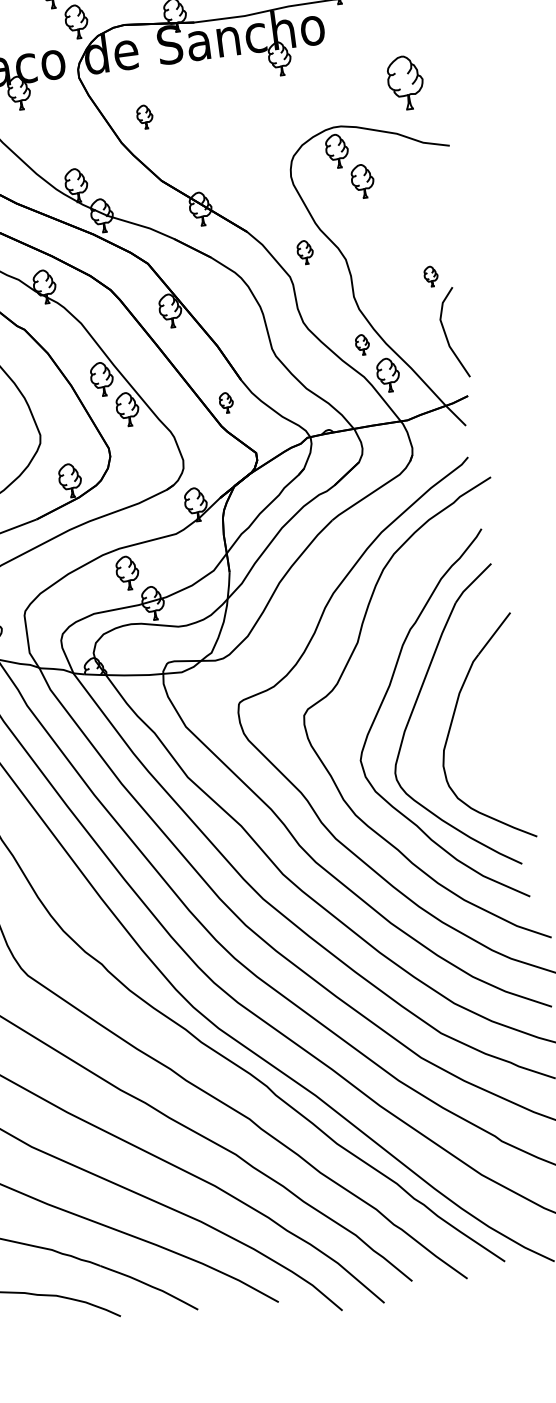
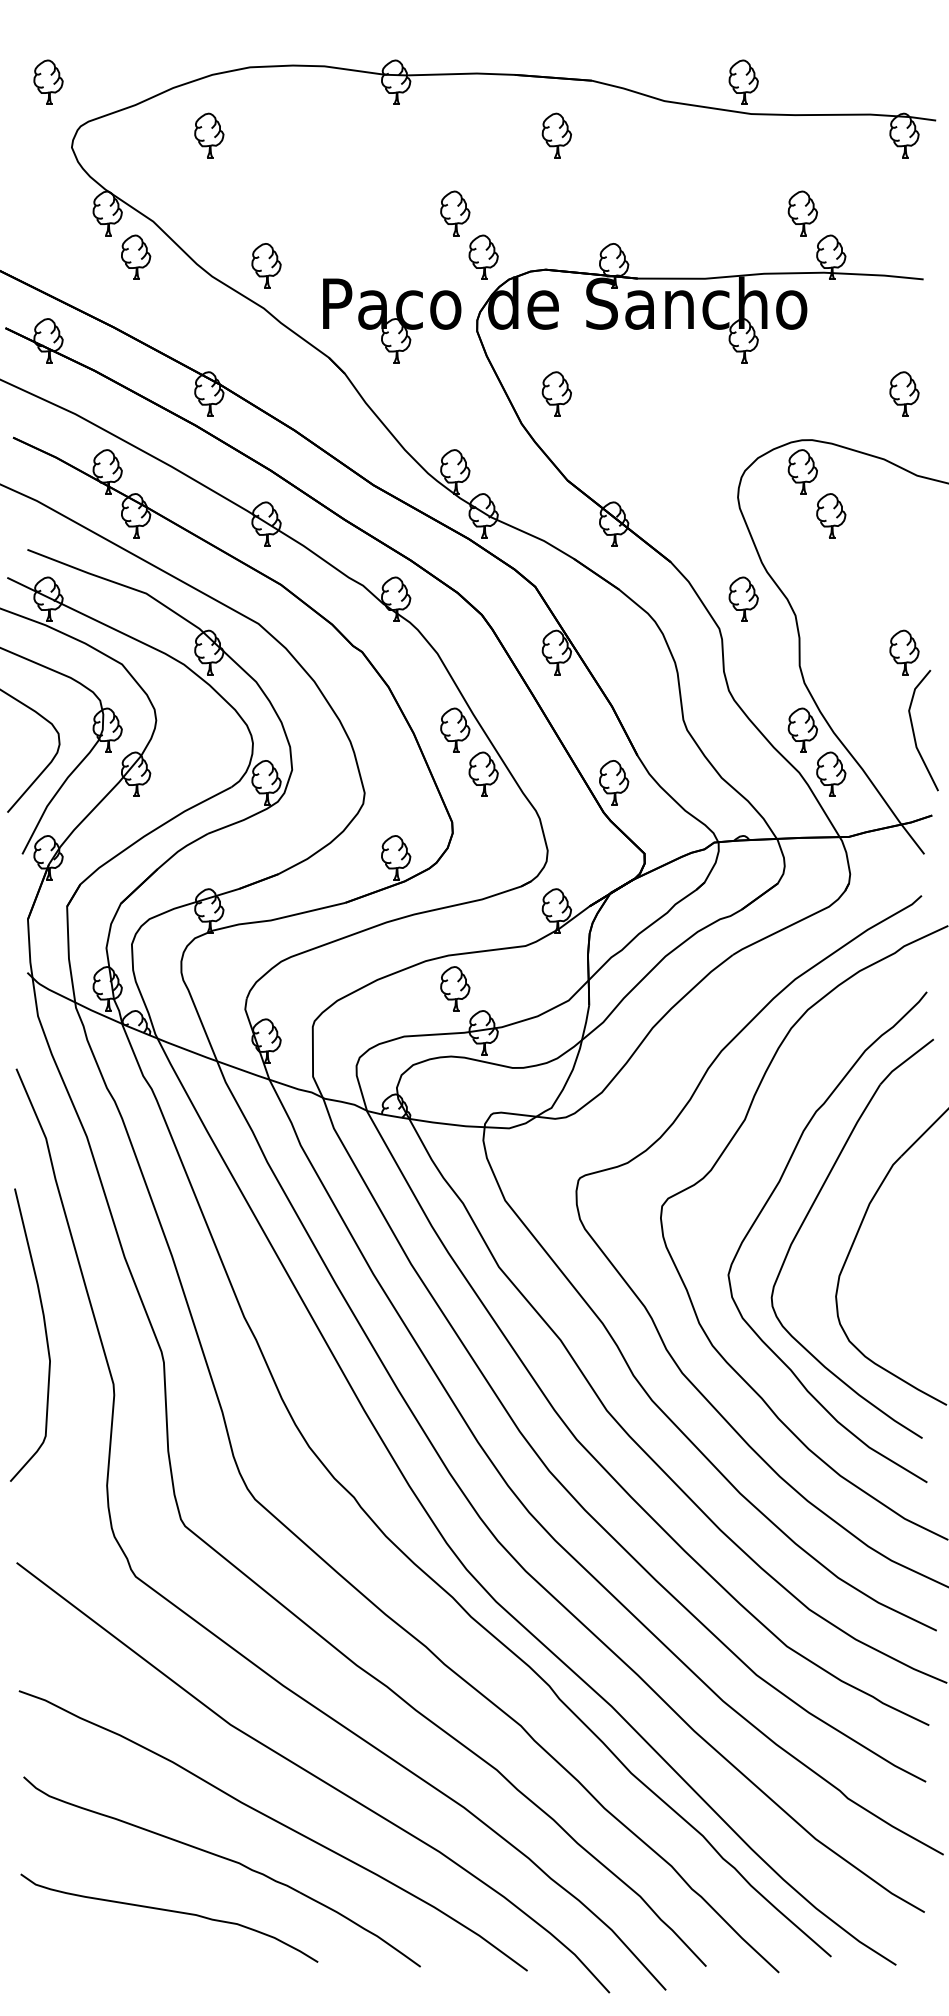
part: (405, 82) -> (904, 393), size x0.62
part: (144, 116) -> (556, 393), size x1.43
part: (305, 251) -> (743, 598), size x1.43
part: (431, 276) -> (904, 652), size x1.67
part: (362, 344) -> (802, 729), size x1.67
part: (226, 402) -> (614, 782), size x1.67

